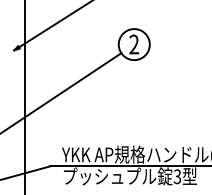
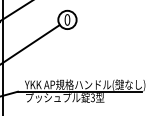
text: (134, 43) -> (67, 19), 2 -> 0

